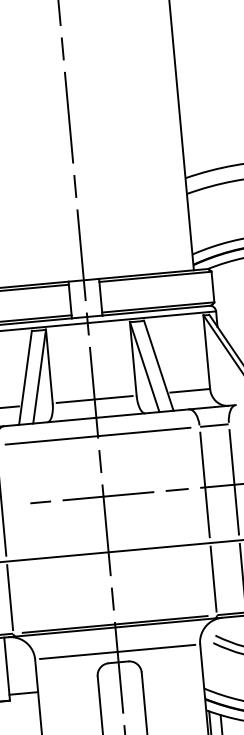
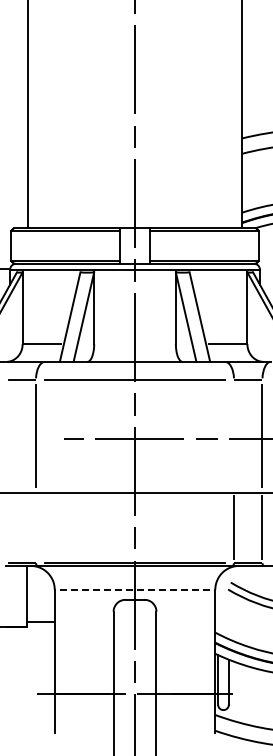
line: (94, 399) -> (134, 344), removed
line: (205, 485) -> (234, 436), removed
line: (10, 597) -> (36, 527), removed
line: (117, 651) -> (134, 589), solid -> dashed

